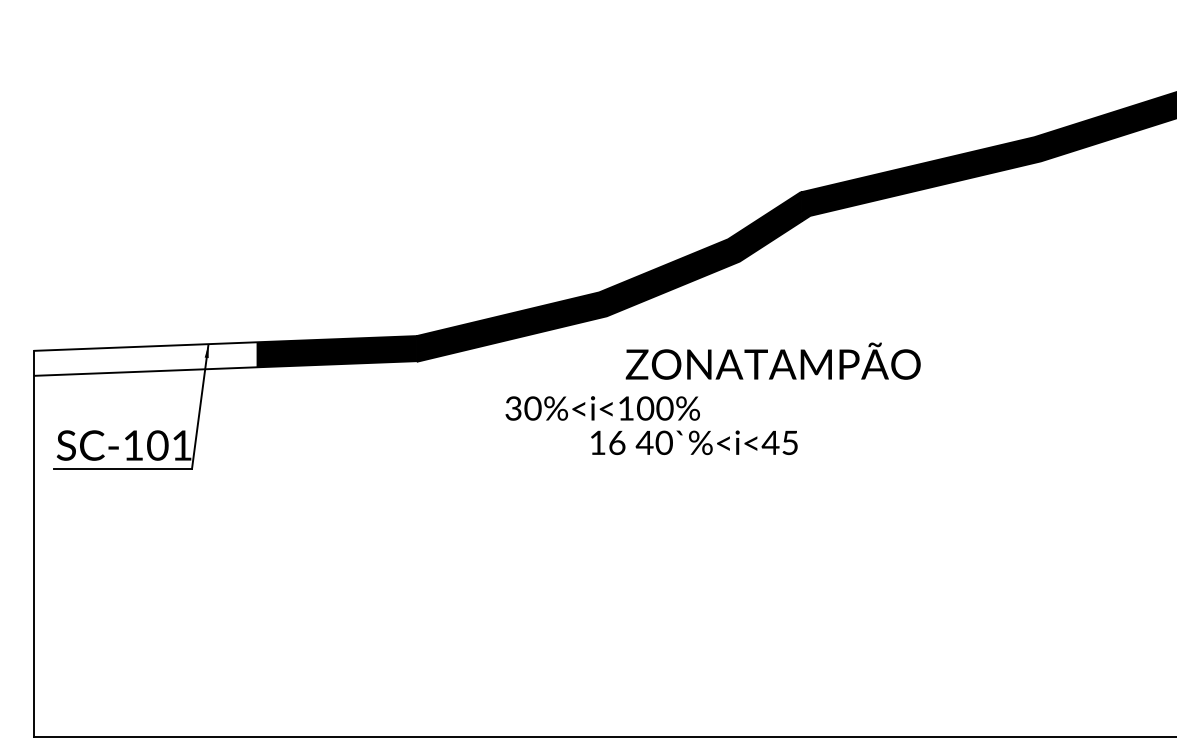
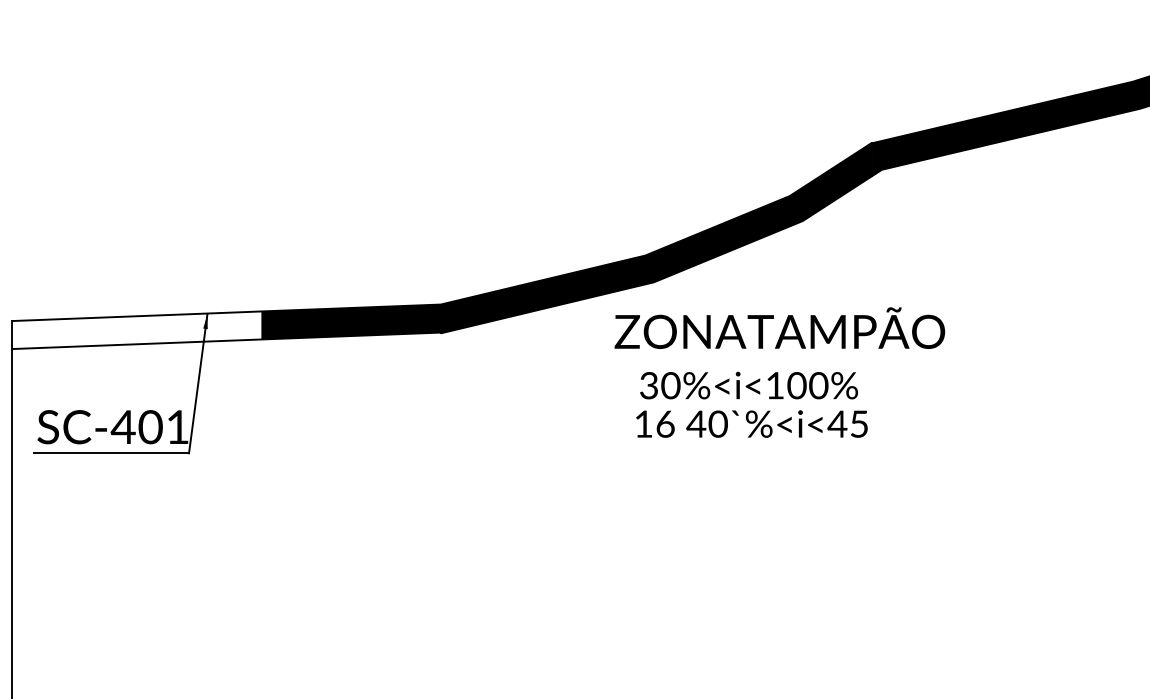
text: (772, 360) -> (779, 327), moved
text: (602, 408) -> (748, 385), moved
text: (133, 445) -> (123, 427), SC-101 -> SC-401

